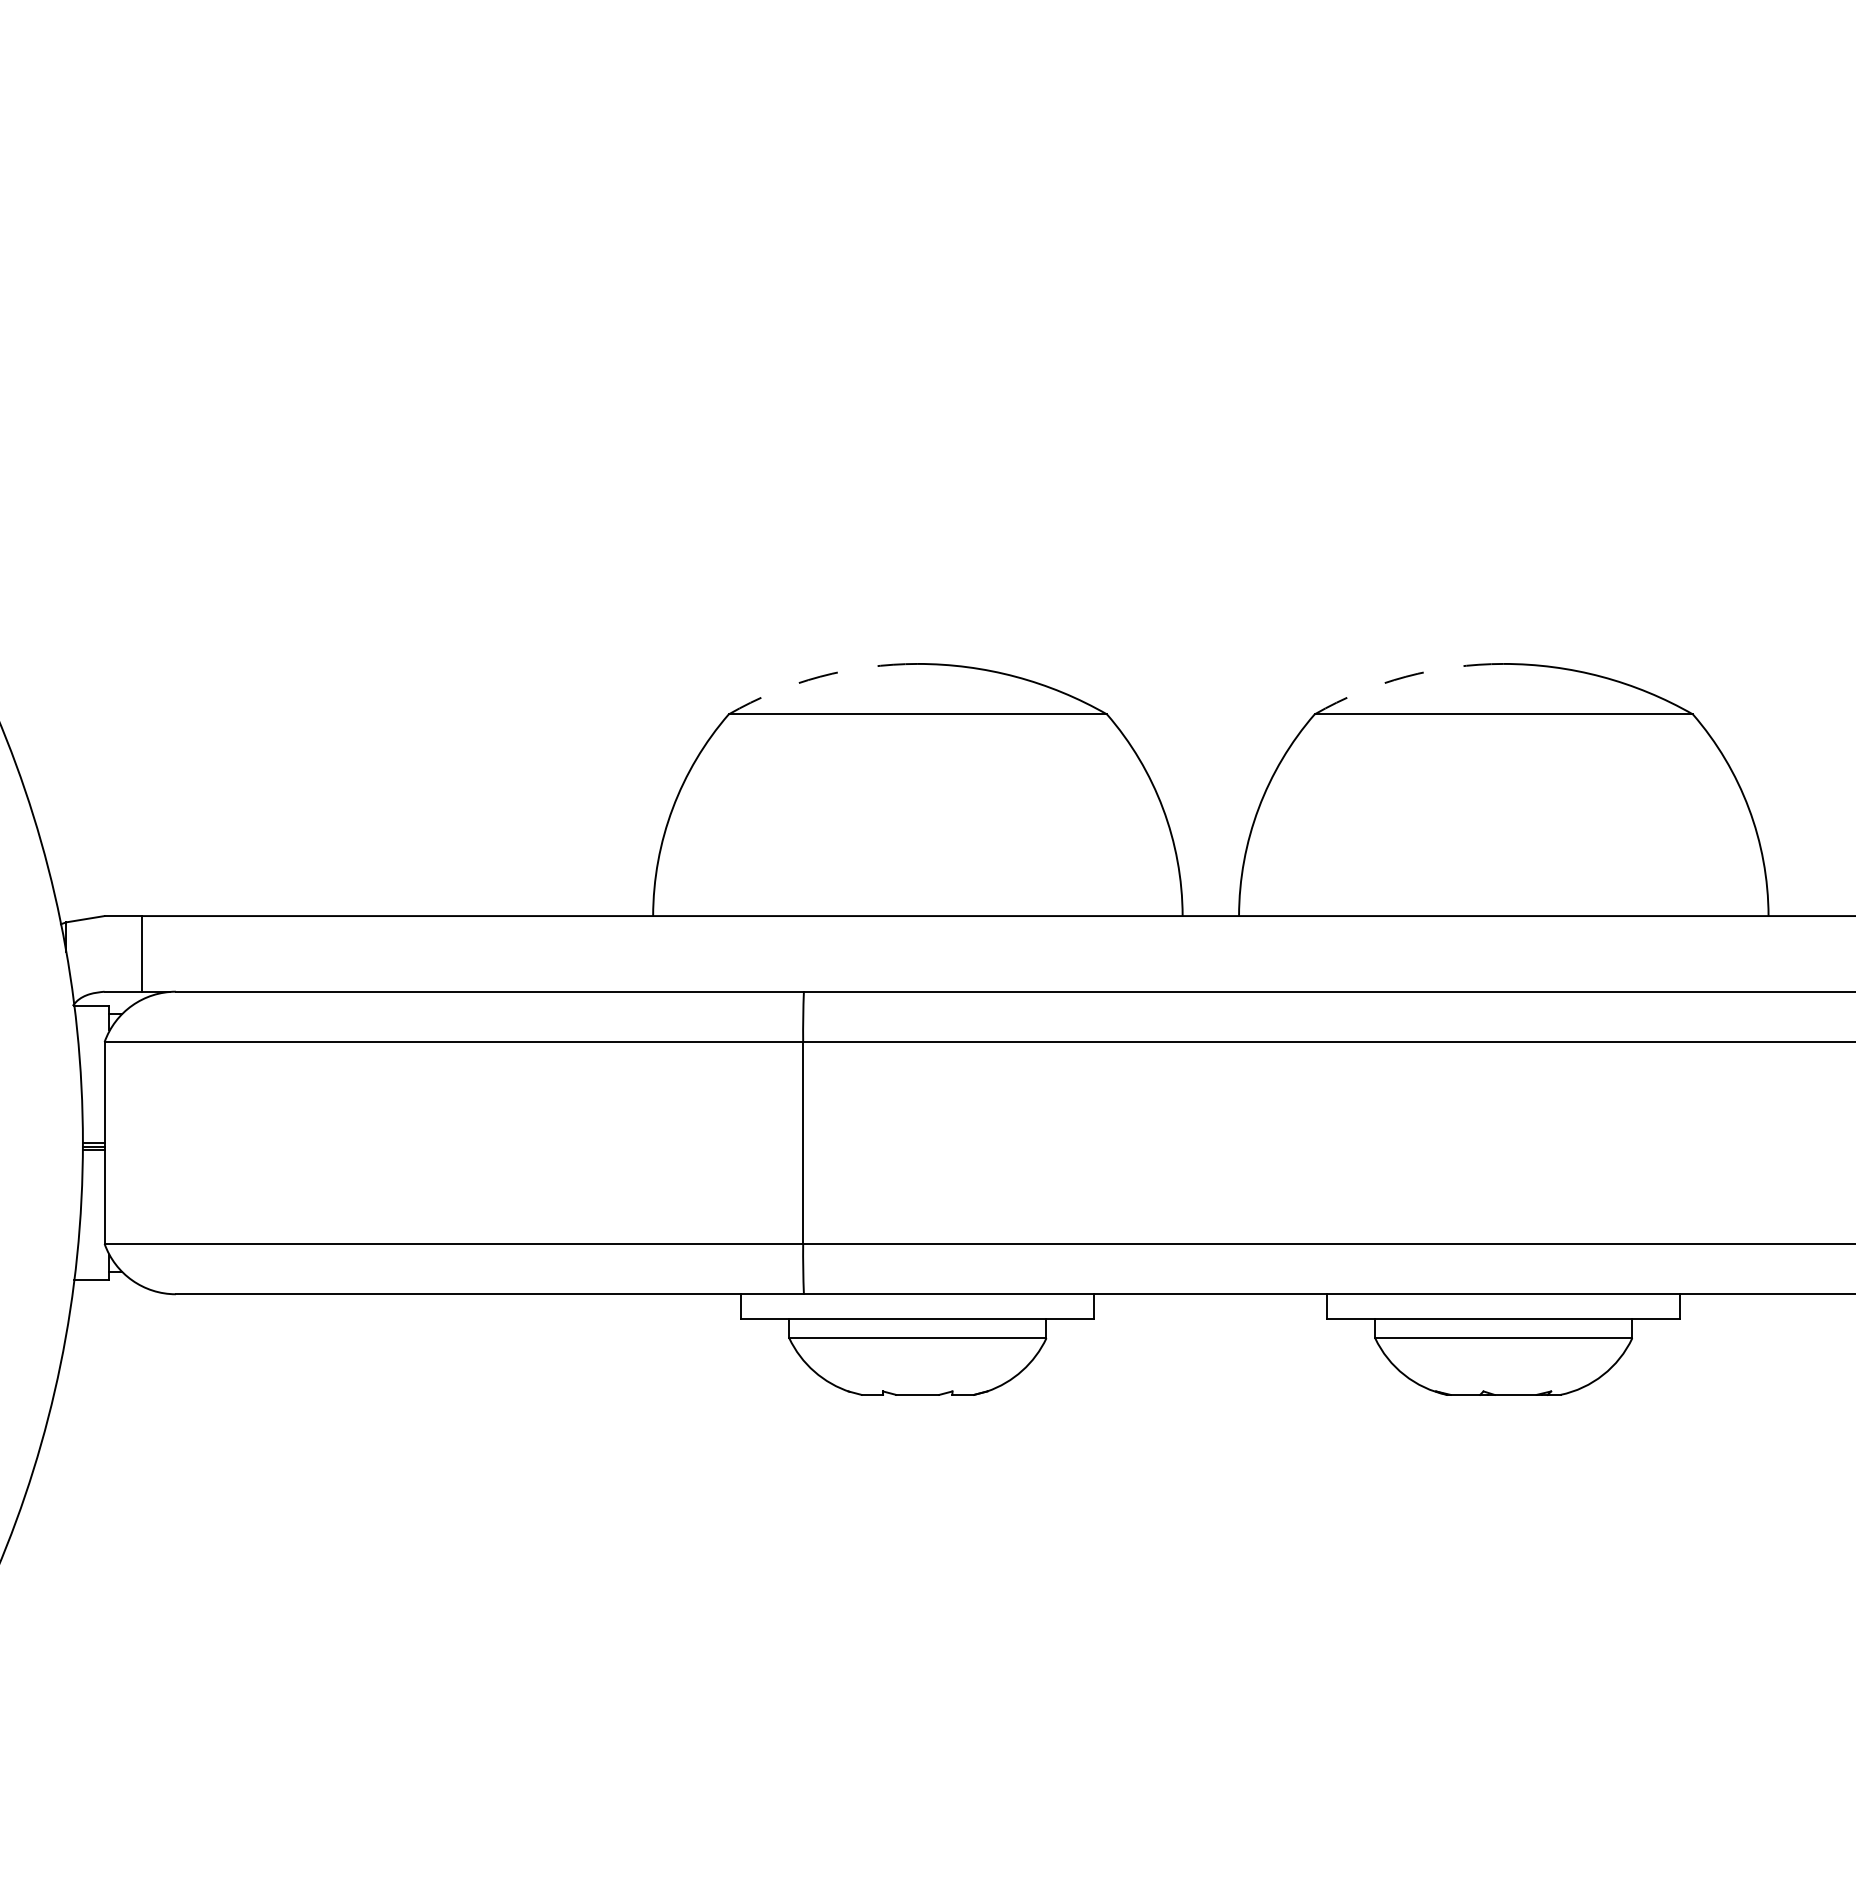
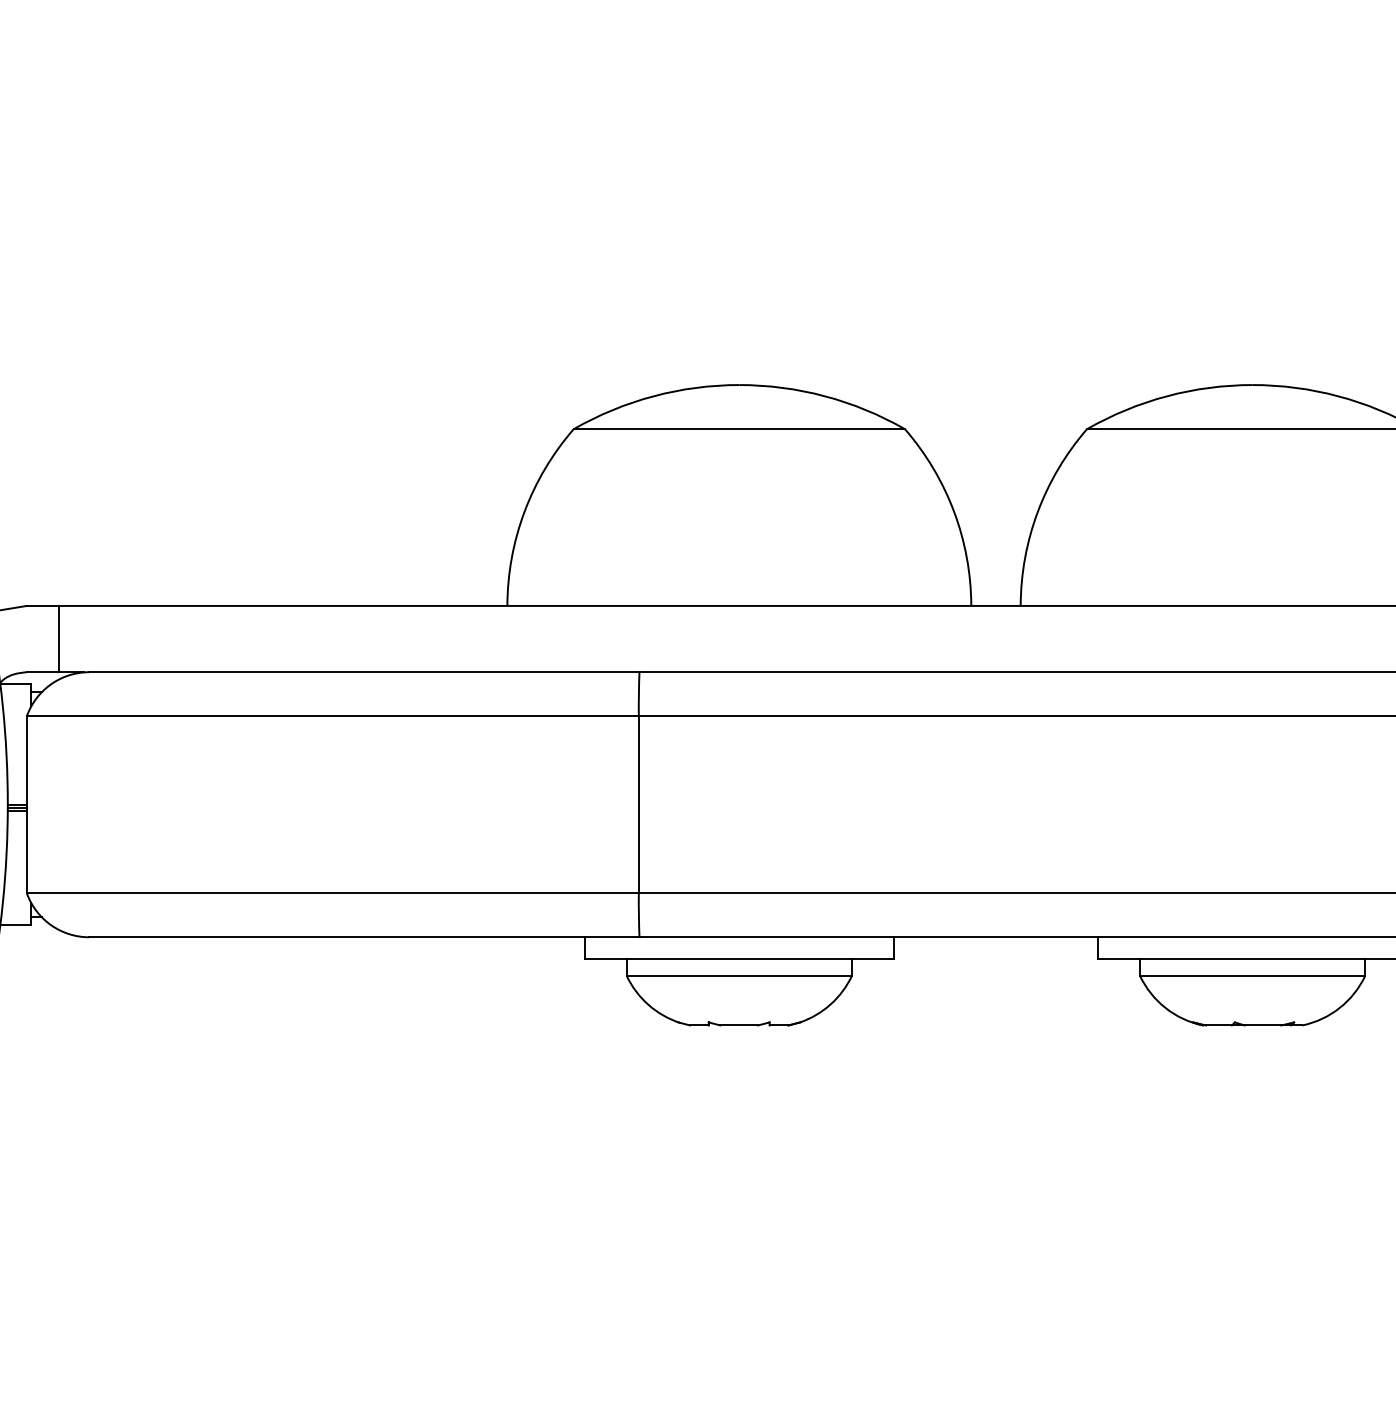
arc: (820, 676) -> (654, 396), dashed -> solid
arc: (1405, 676) -> (1166, 396), dashed -> solid

